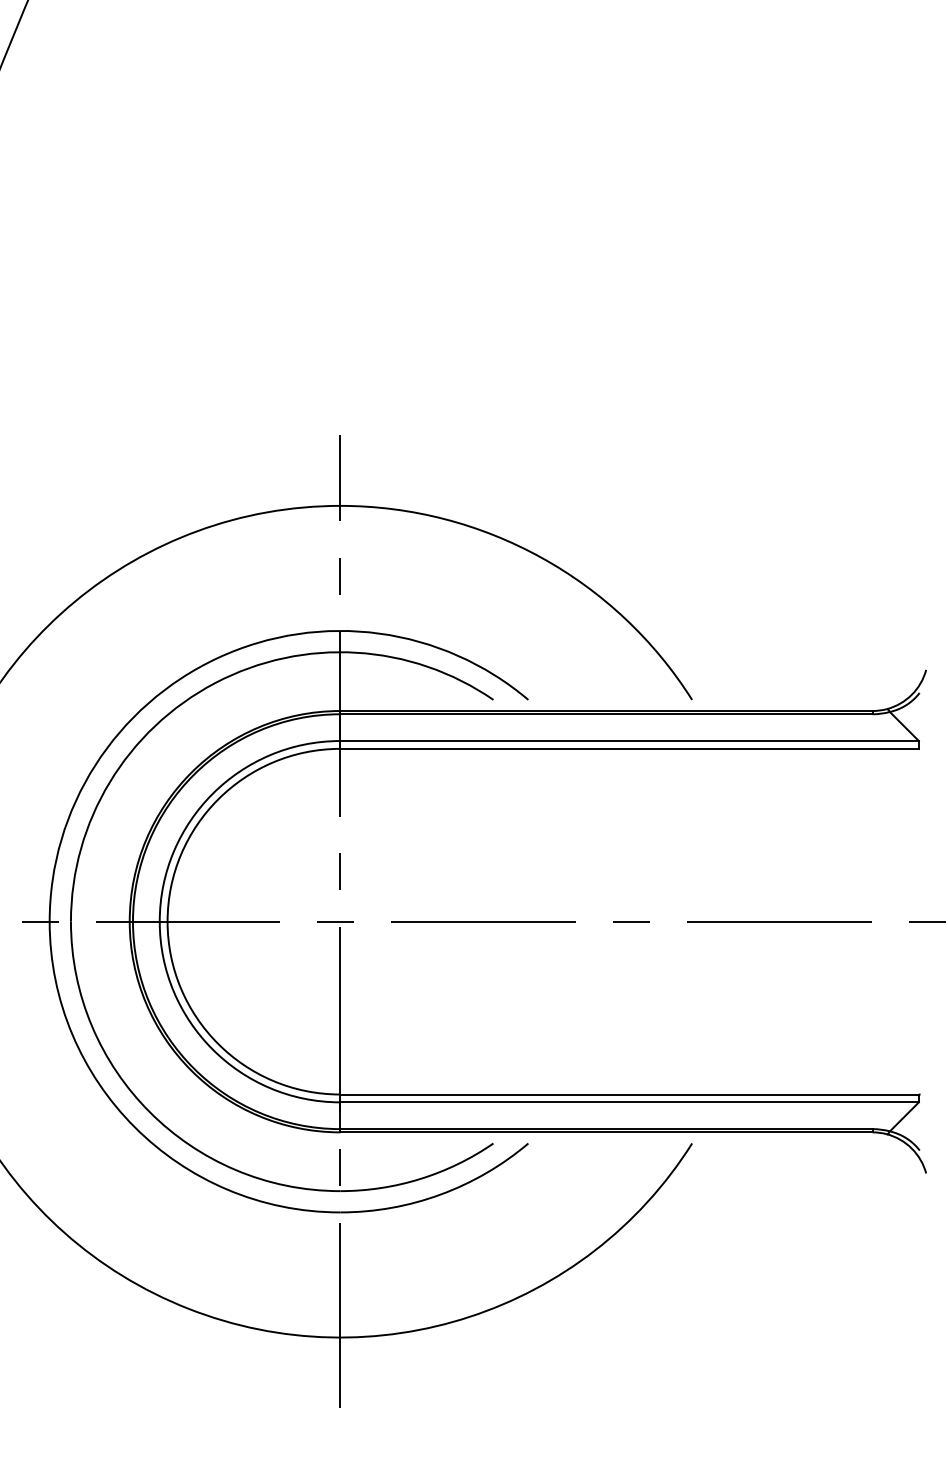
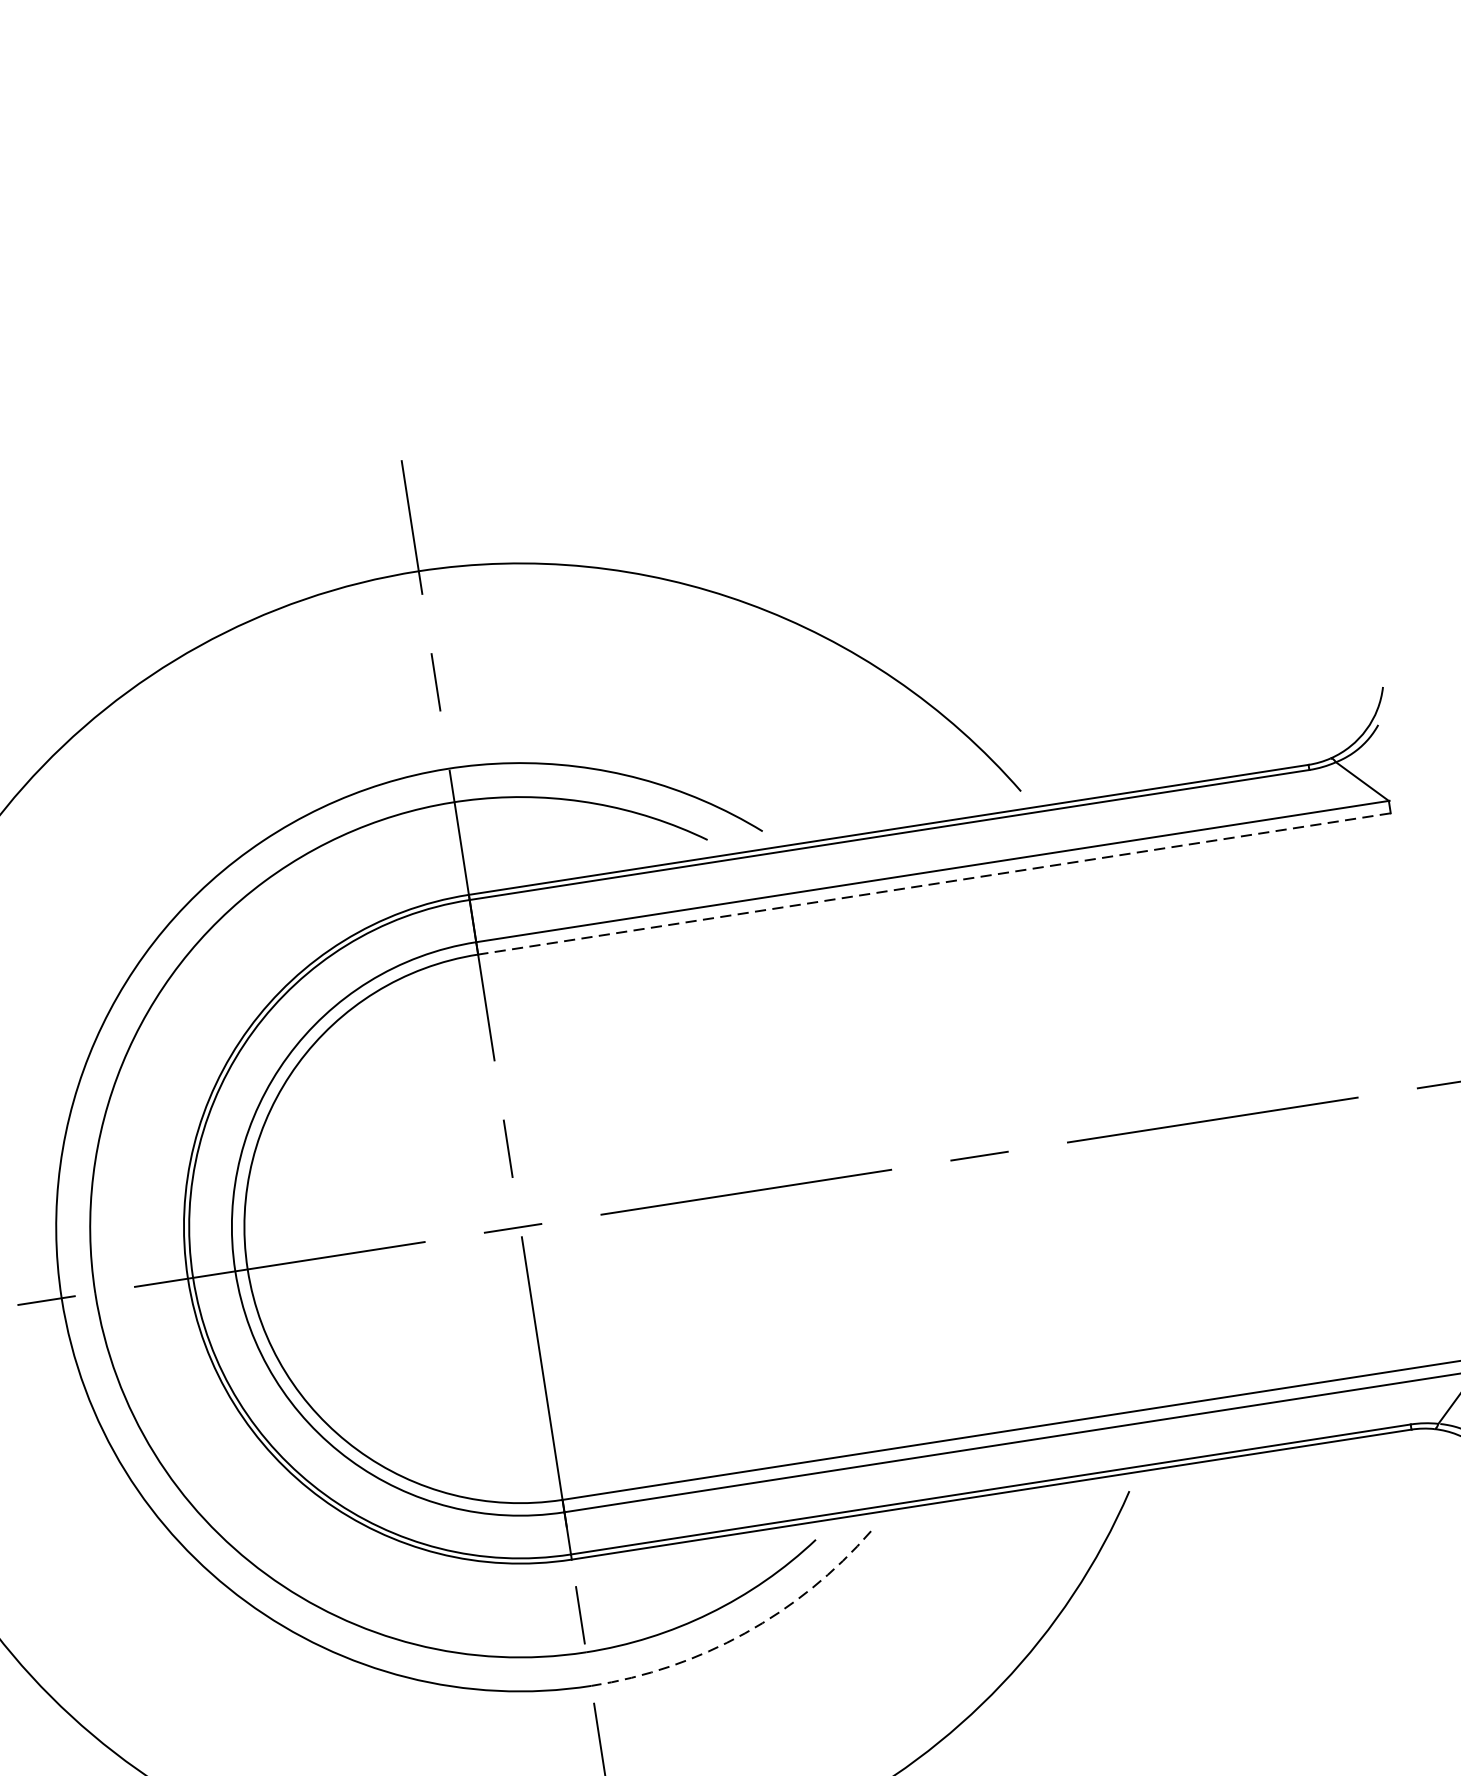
line: (629, 748) -> (934, 883), solid -> dashed
arc: (440, 1194) -> (744, 1633), solid -> dashed

